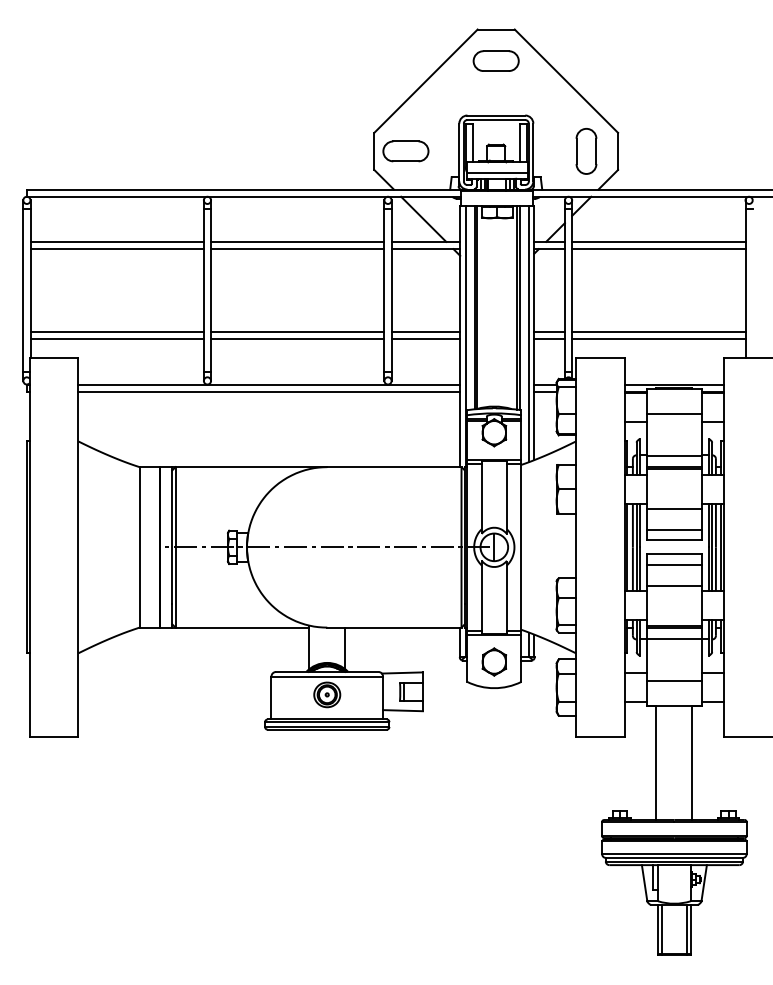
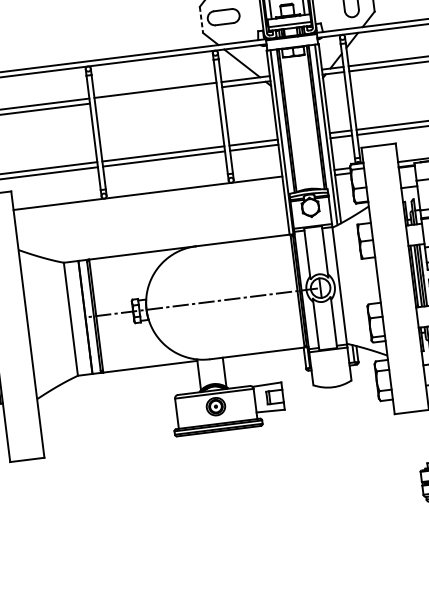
line: (374, 151) -> (201, 19), solid -> dashed
line: (297, 249) -> (155, 95), removed
line: (269, 391) -> (148, 198), removed
part: (493, 661) -> (330, 368), removed

